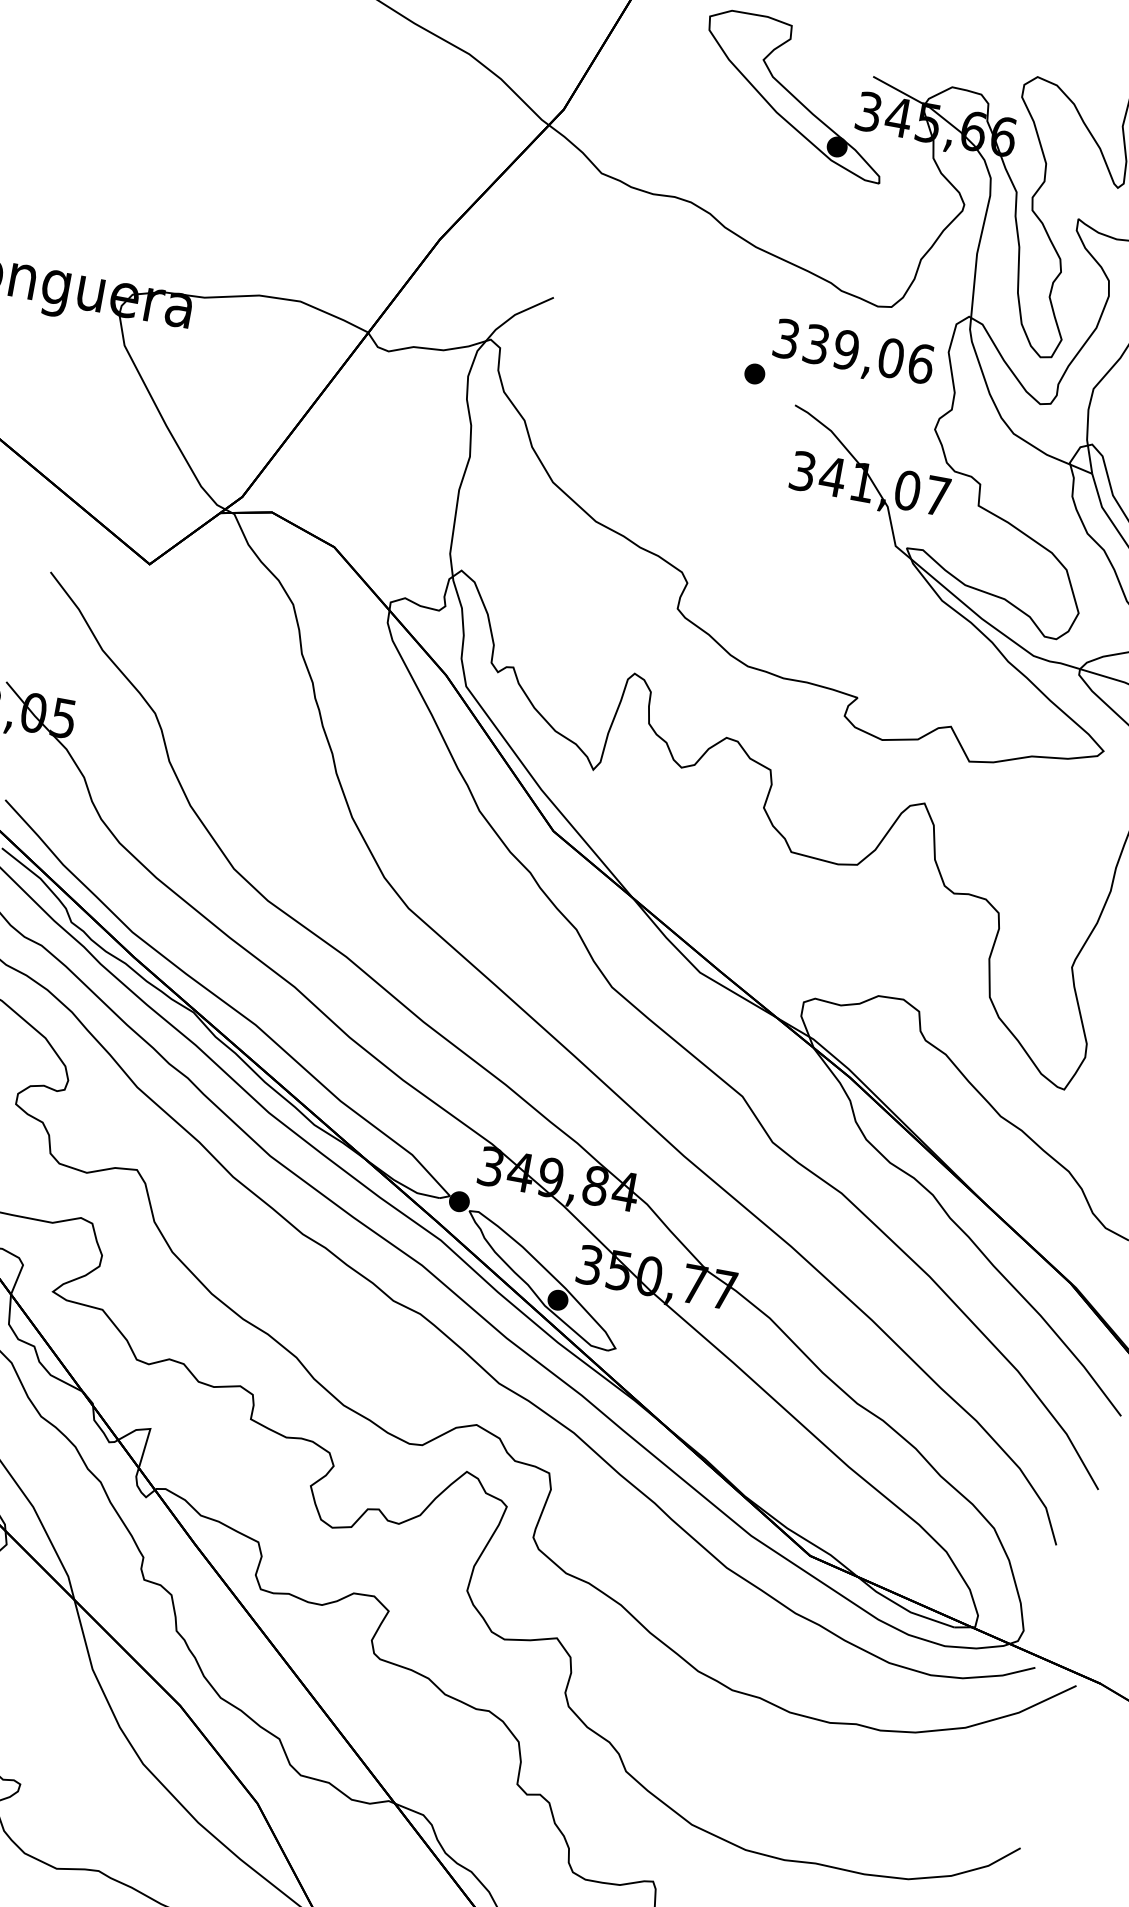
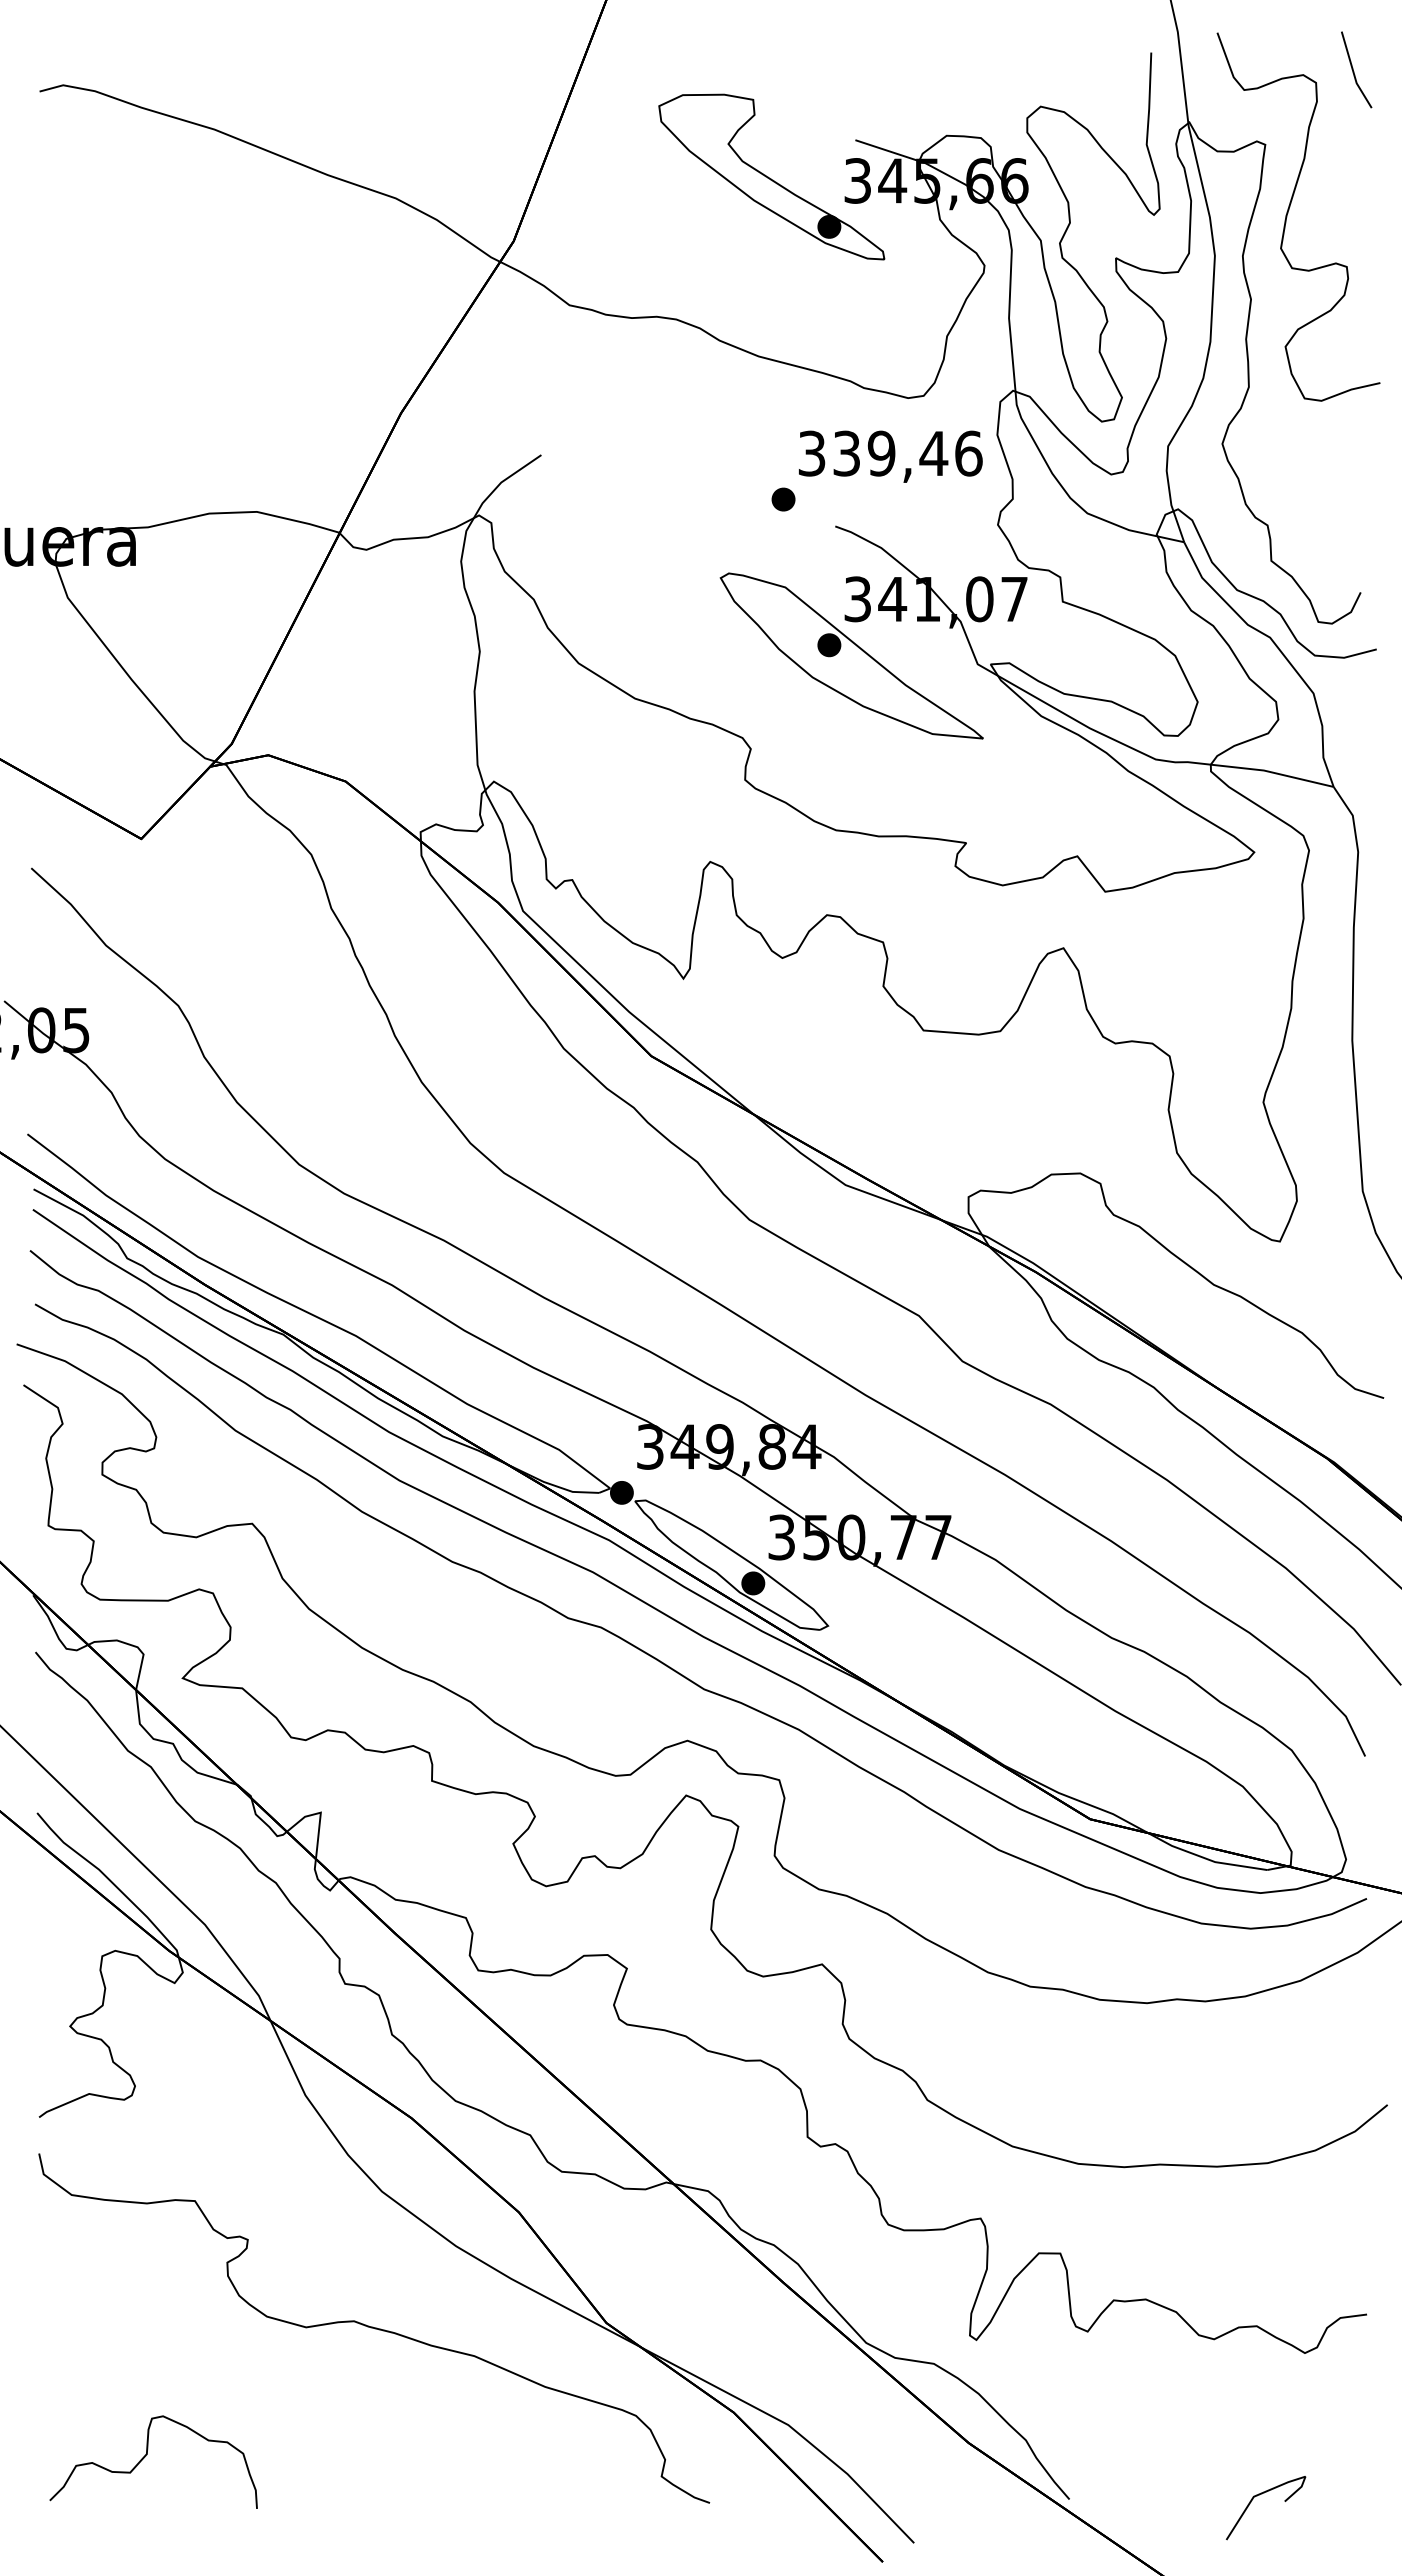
text: (890, 358) -> (933, 453), 339,06 -> 339,46
part: (788, 518) -> (851, 655), added

